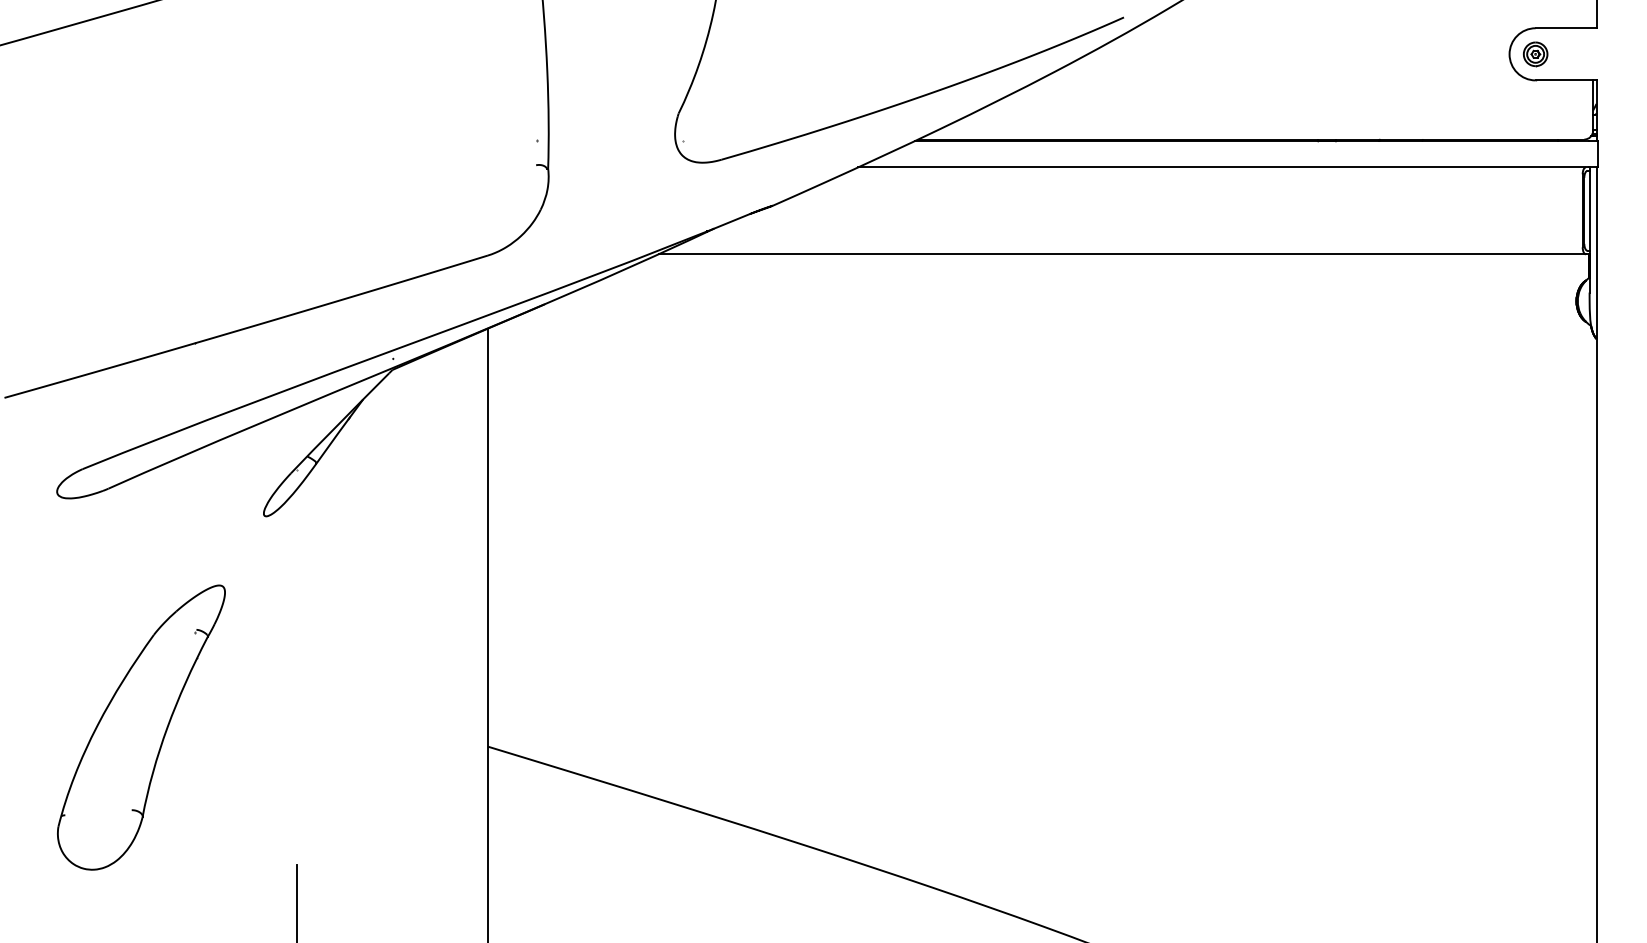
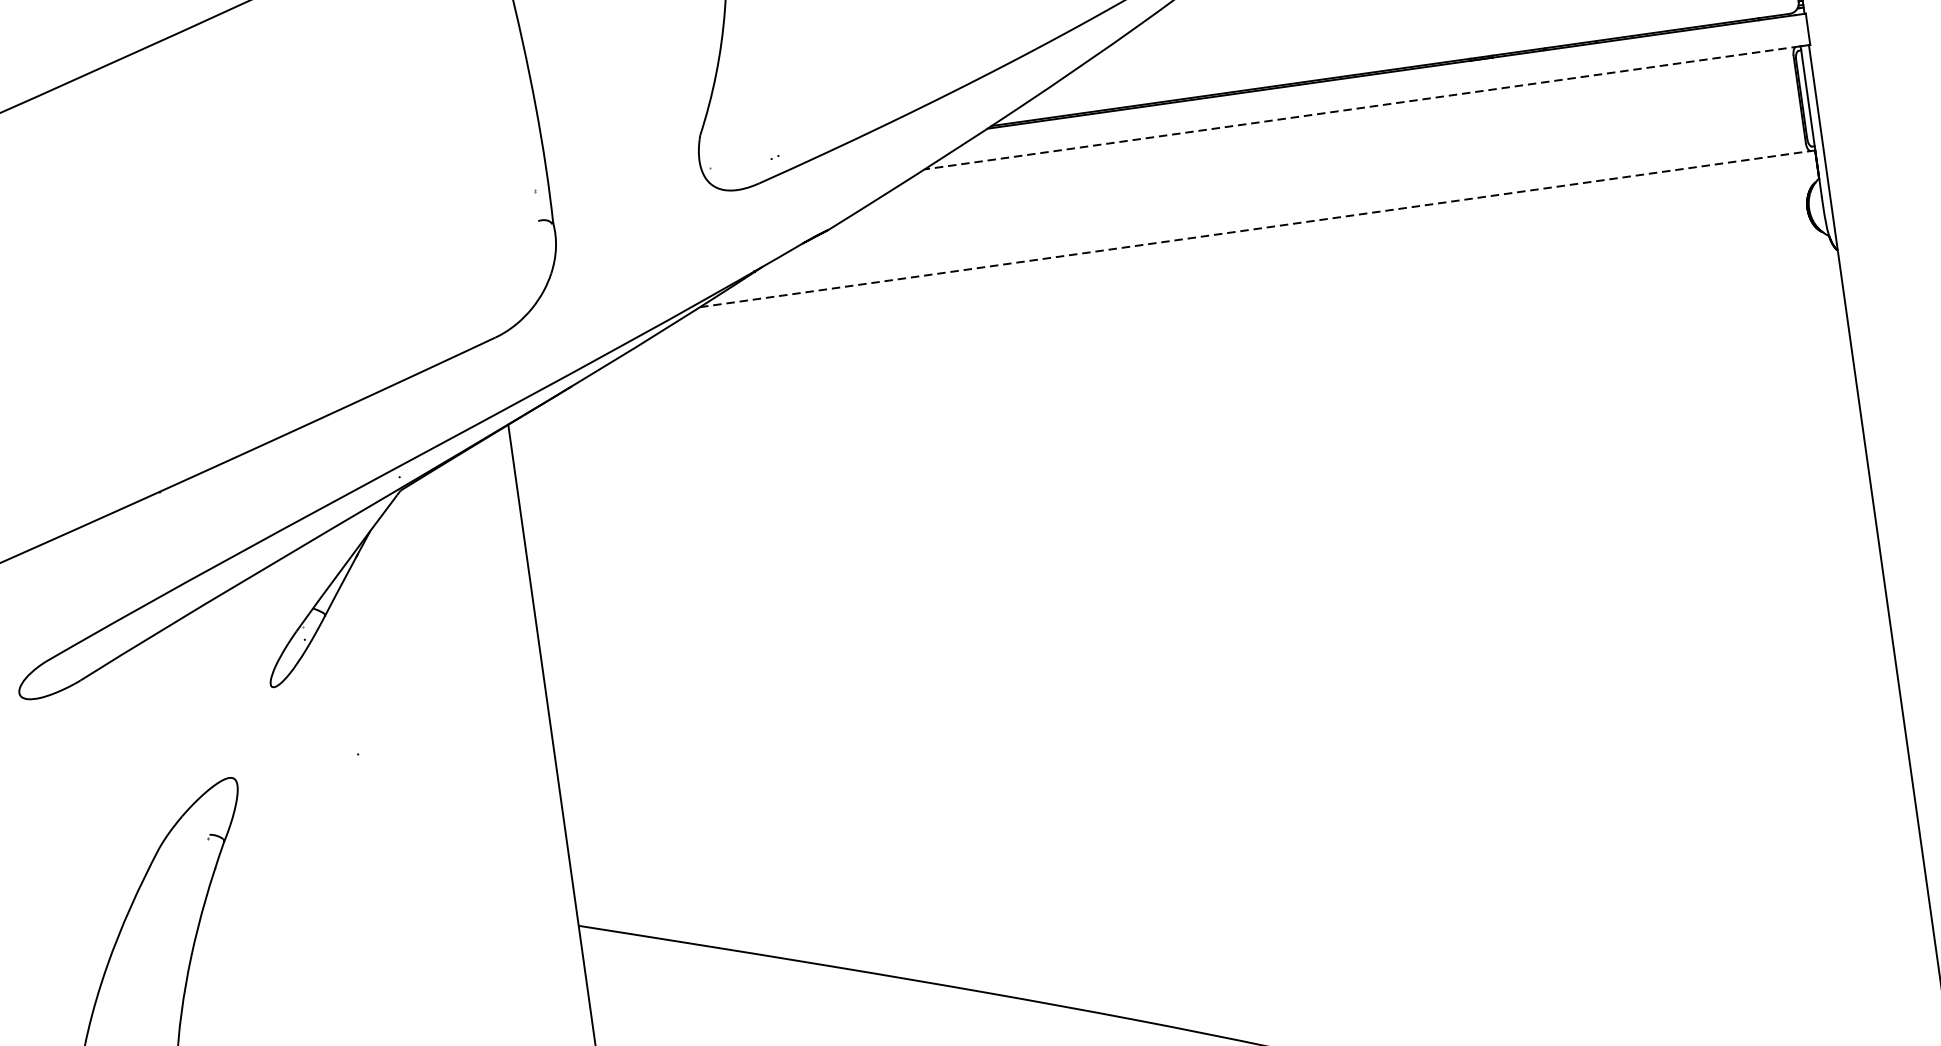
line: (1223, 167) -> (1362, 108), solid -> dashed
line: (1122, 254) -> (1255, 229), solid -> dashed

